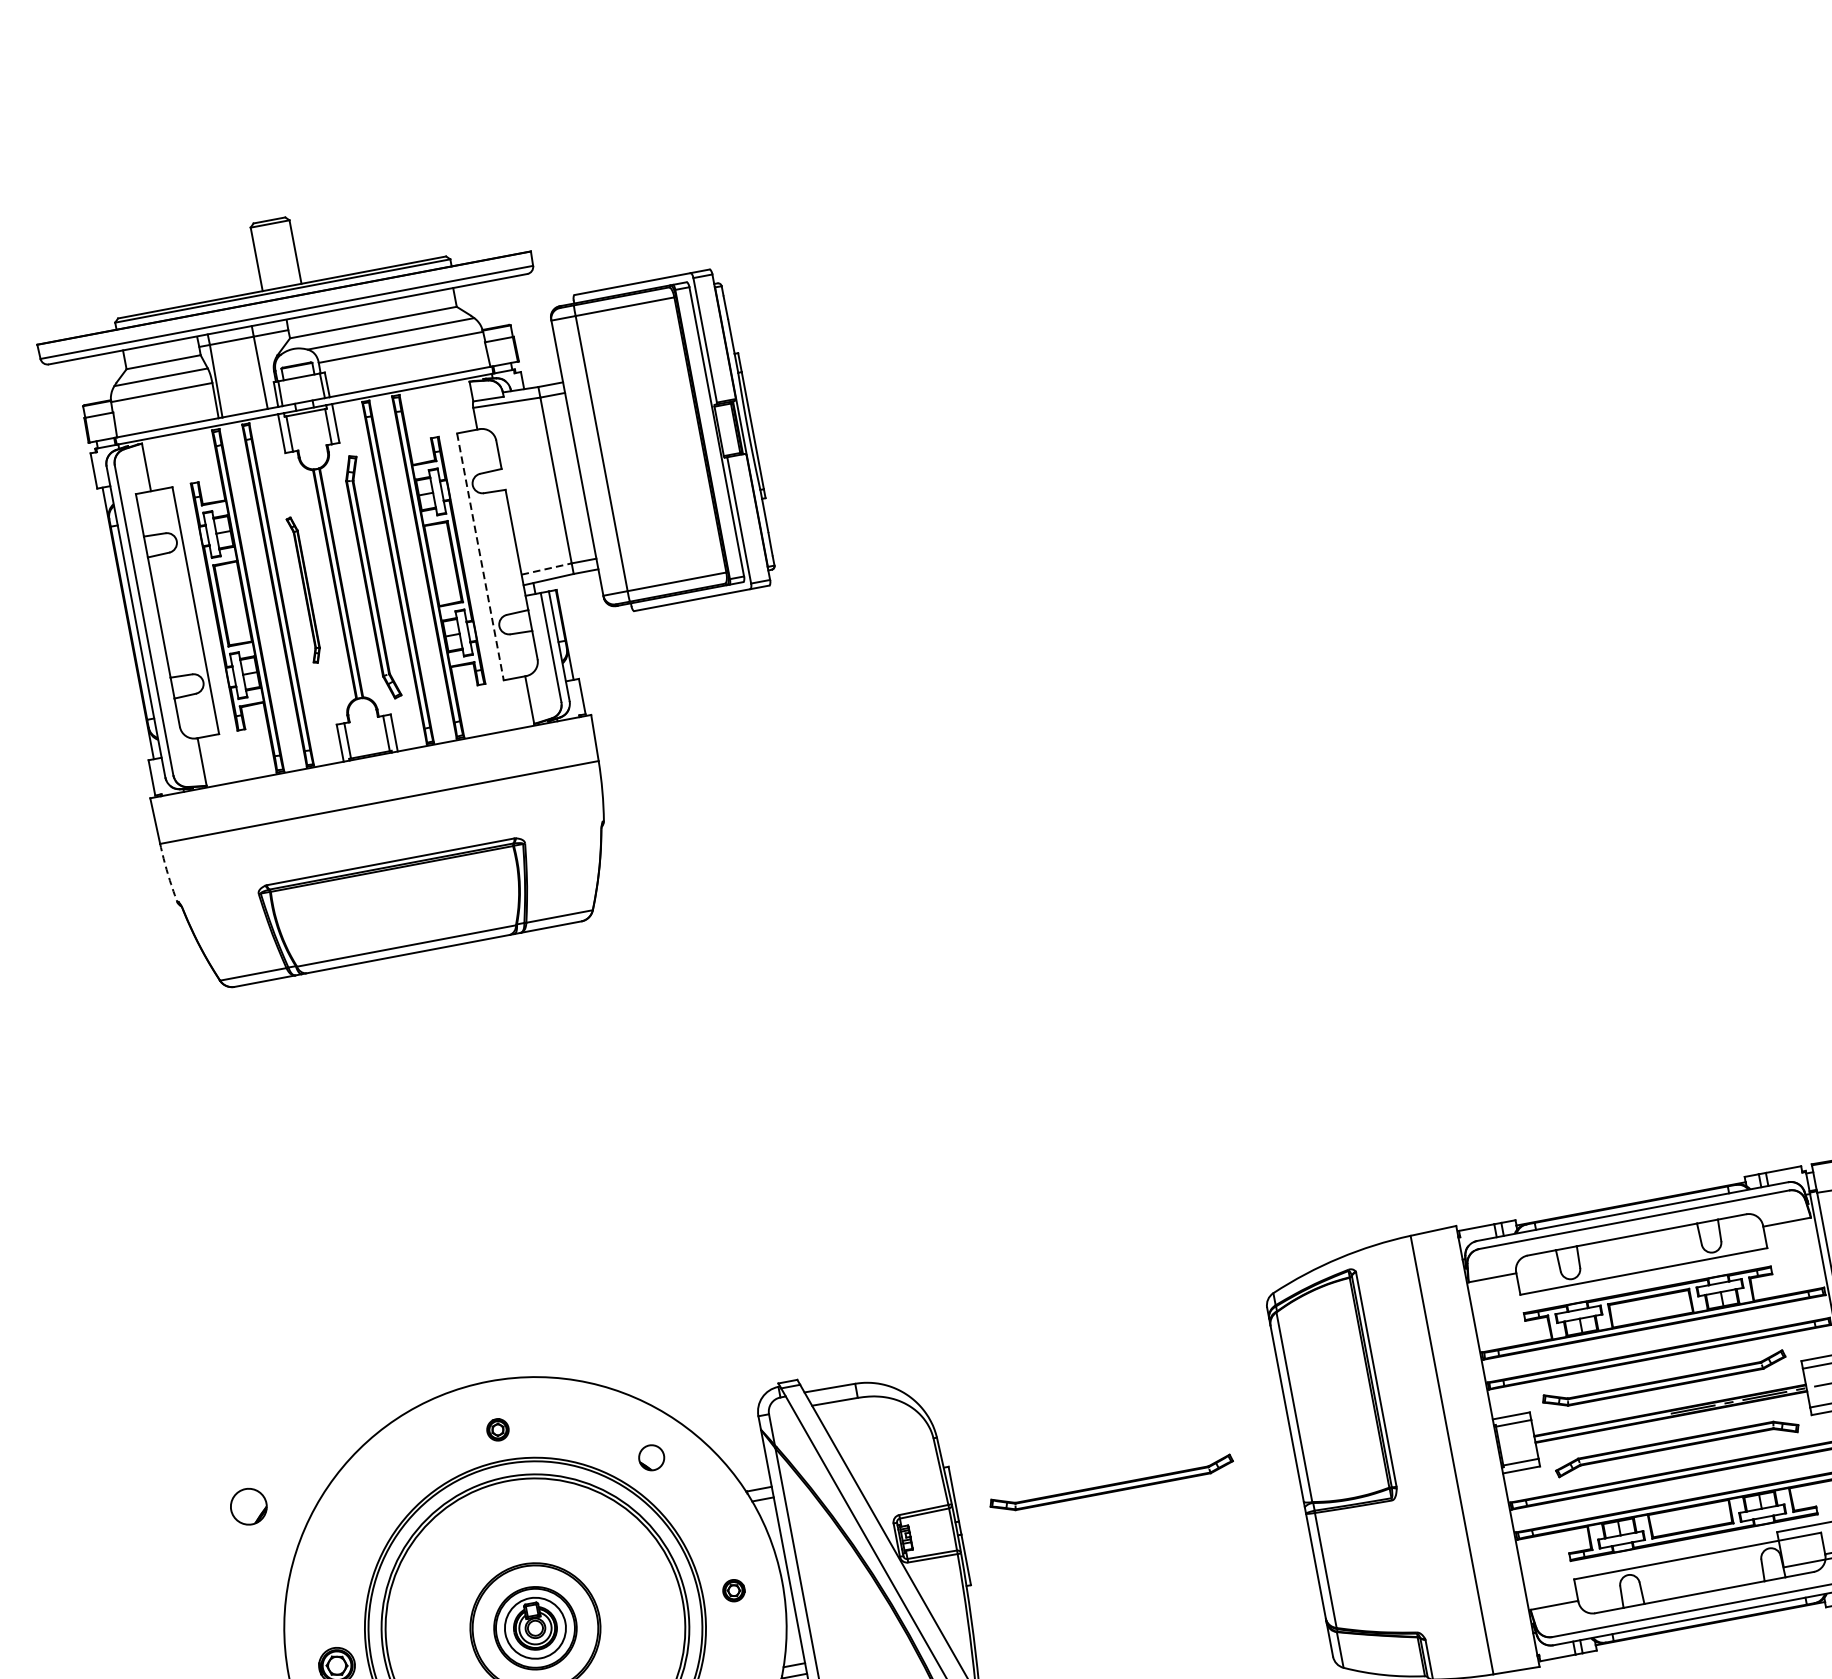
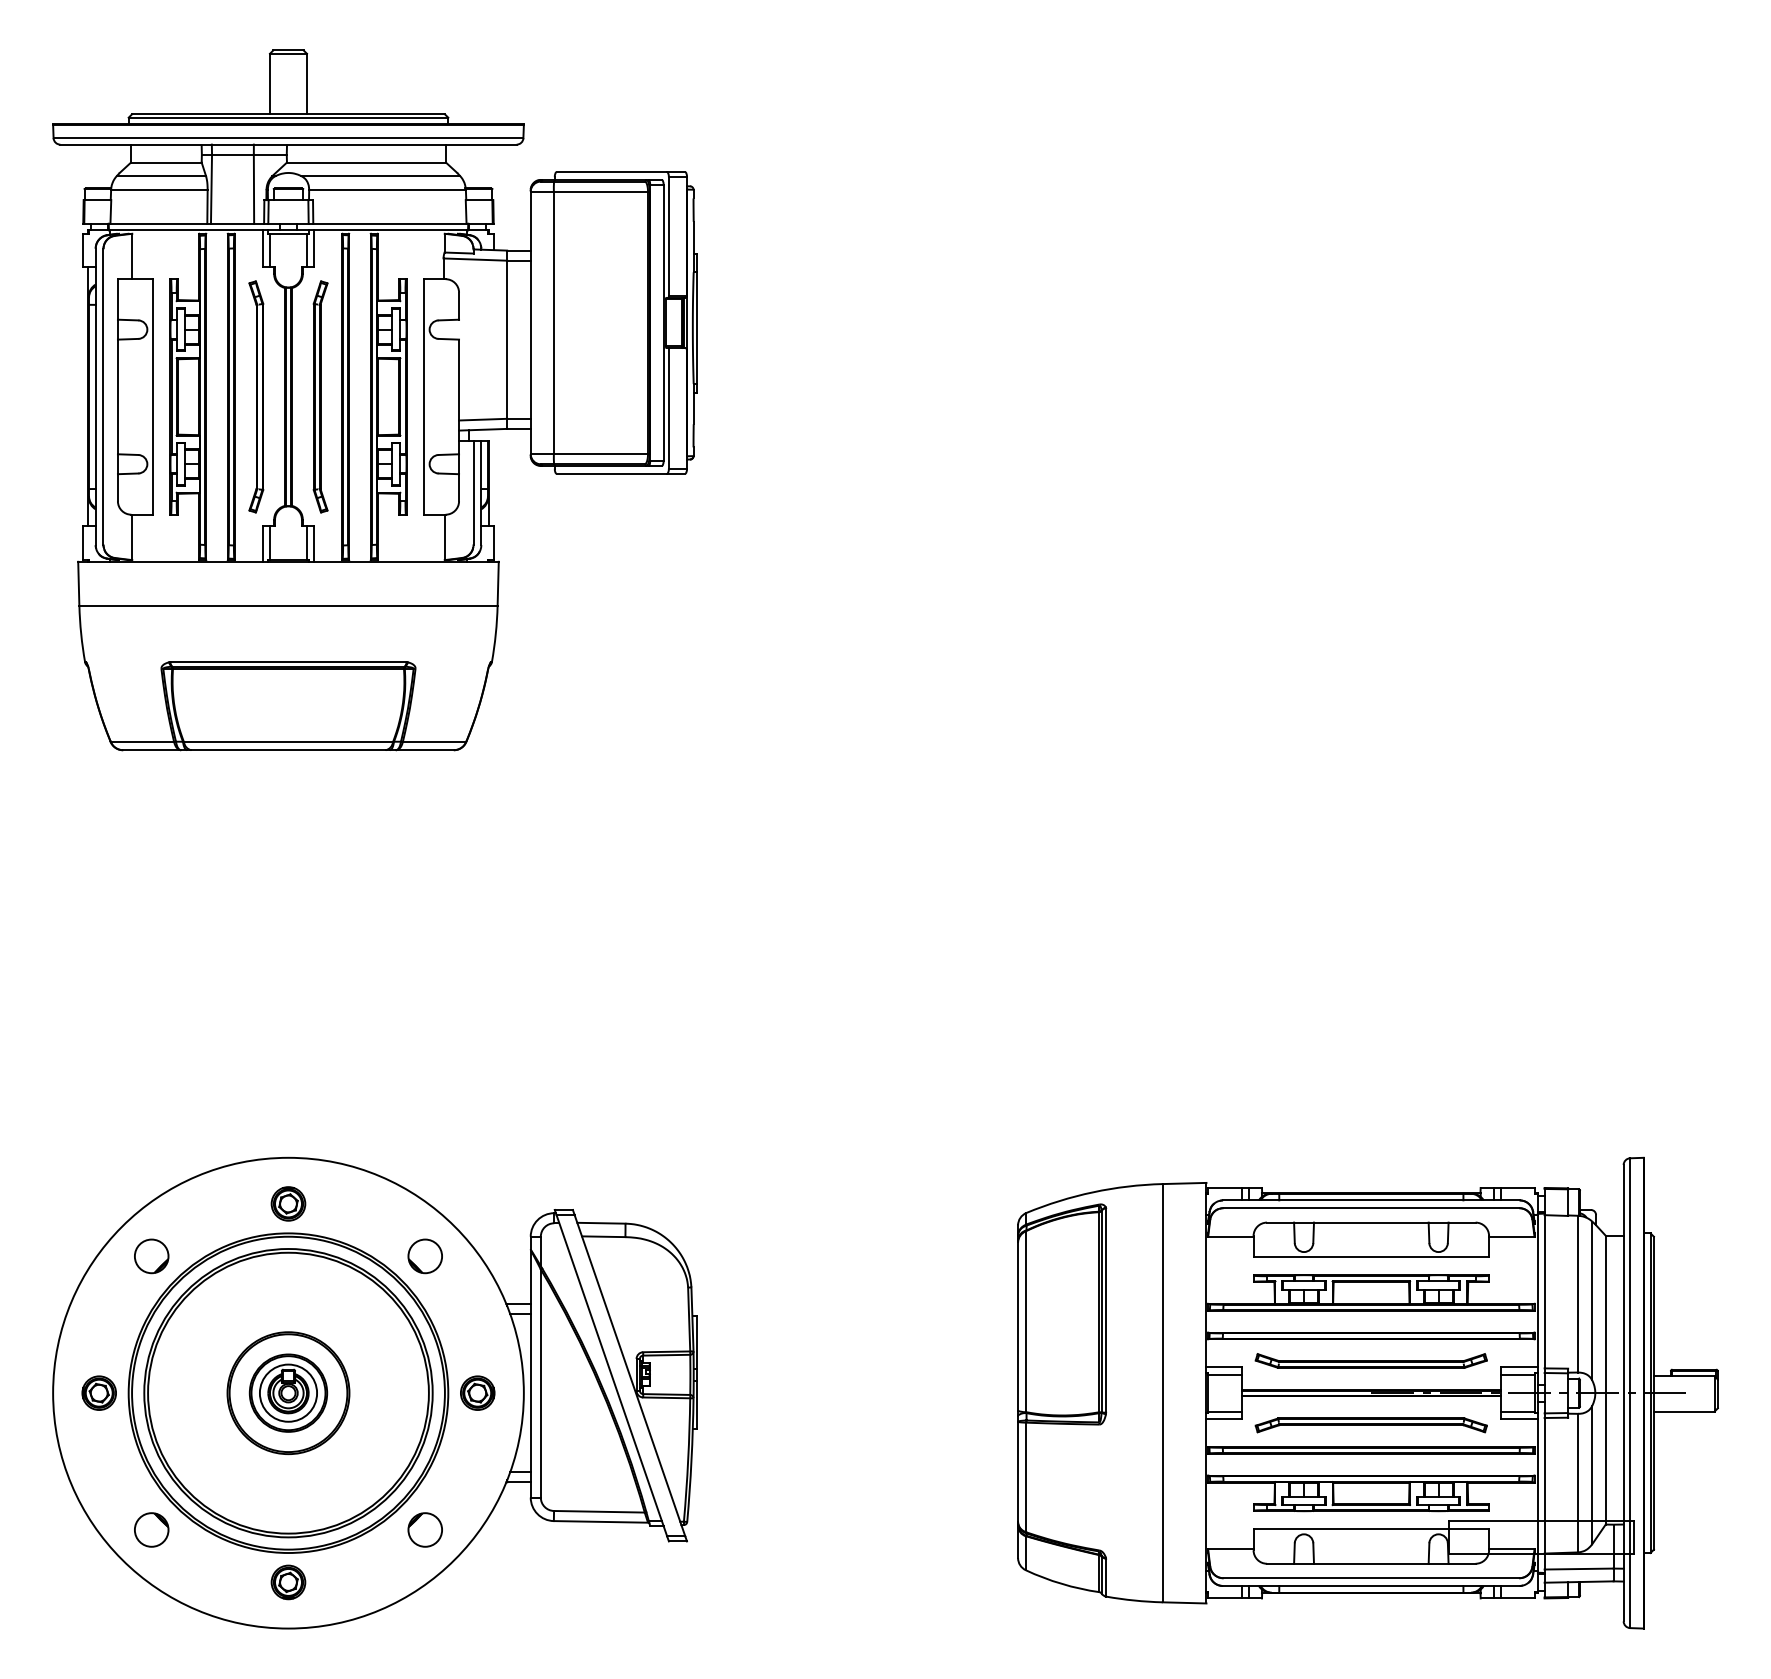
line: (480, 556) -> (424, 396), dashed -> solid
line: (547, 568) -> (483, 419), dashed -> solid
part: (304, 589) -> (256, 396), size x1.67
arc: (167, 872) -> (81, 633), dashed -> solid
part: (497, 1429) -> (288, 1203), size x1.67
part: (650, 1458) -> (424, 1256), size x1.43
part: (1110, 1484) -> (843, 1360), removed
part: (248, 1506) -> (151, 1256), moved
part: (733, 1590) -> (477, 1392), size x1.67

